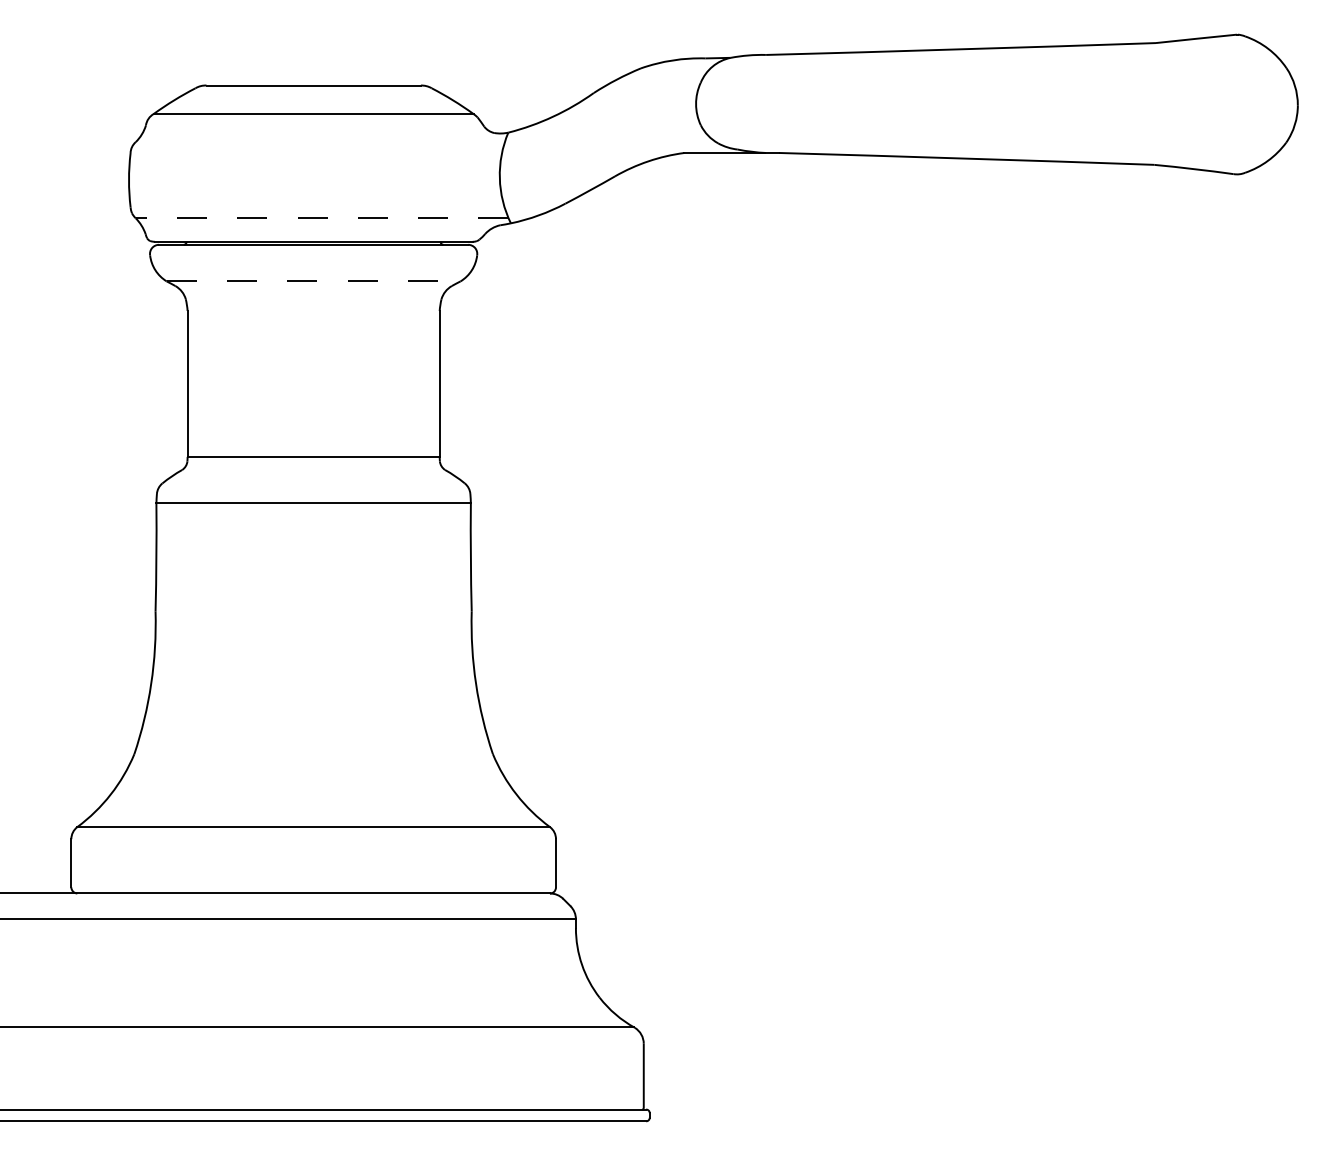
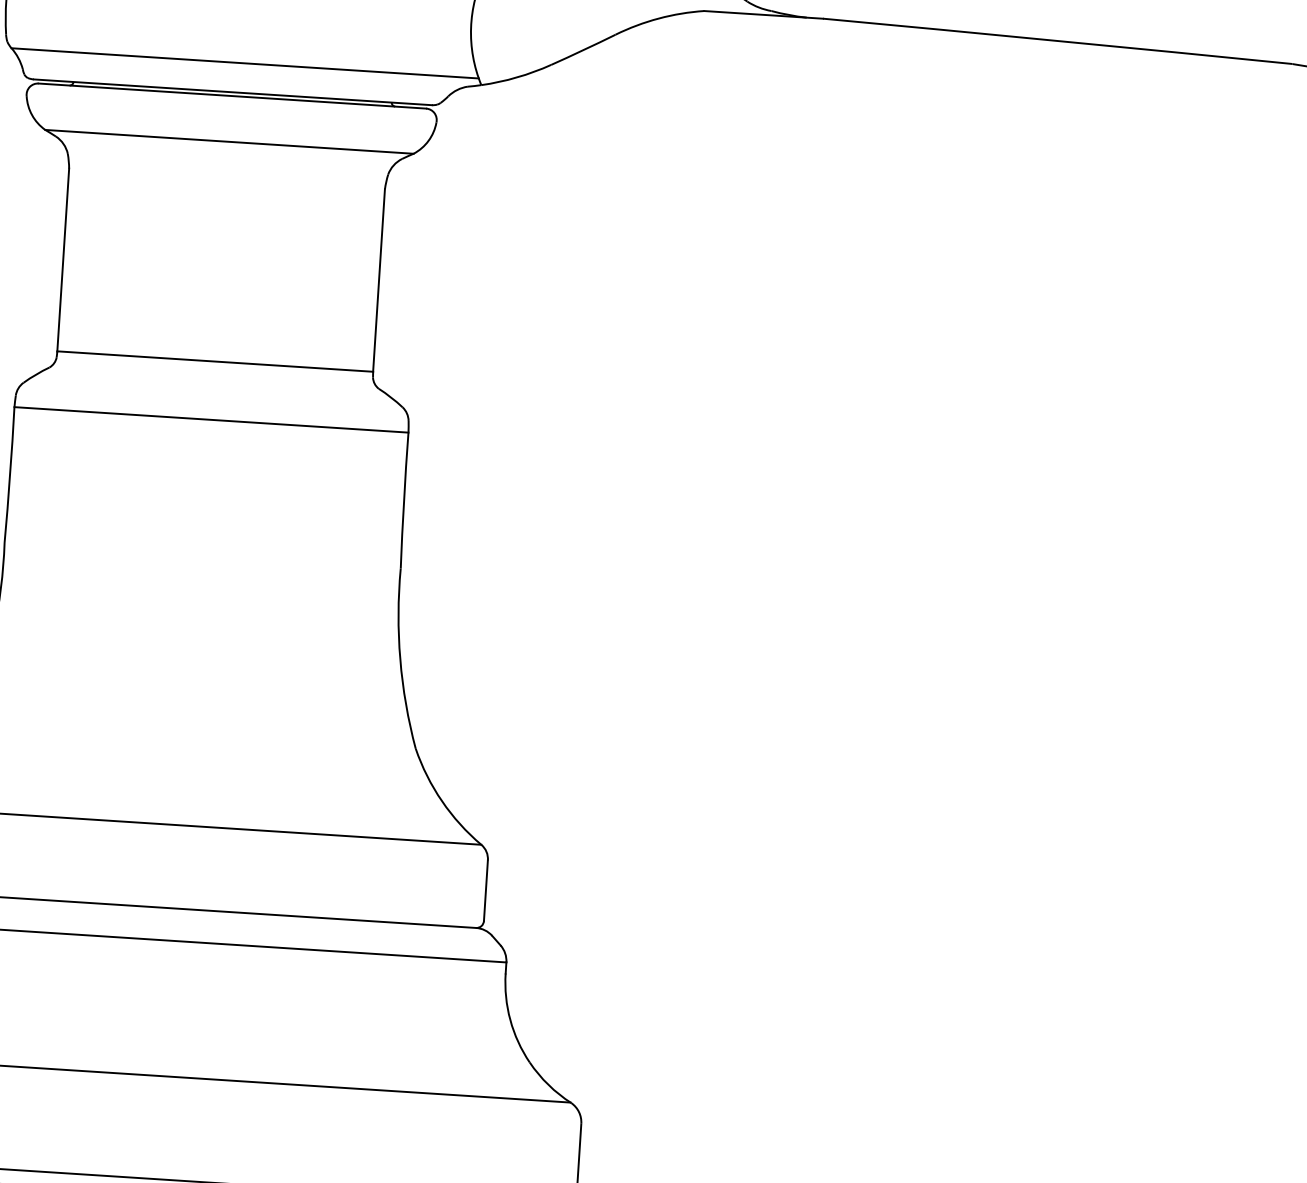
line: (321, 218) -> (244, 63), dashed -> solid
line: (313, 281) -> (229, 141), dashed -> solid

